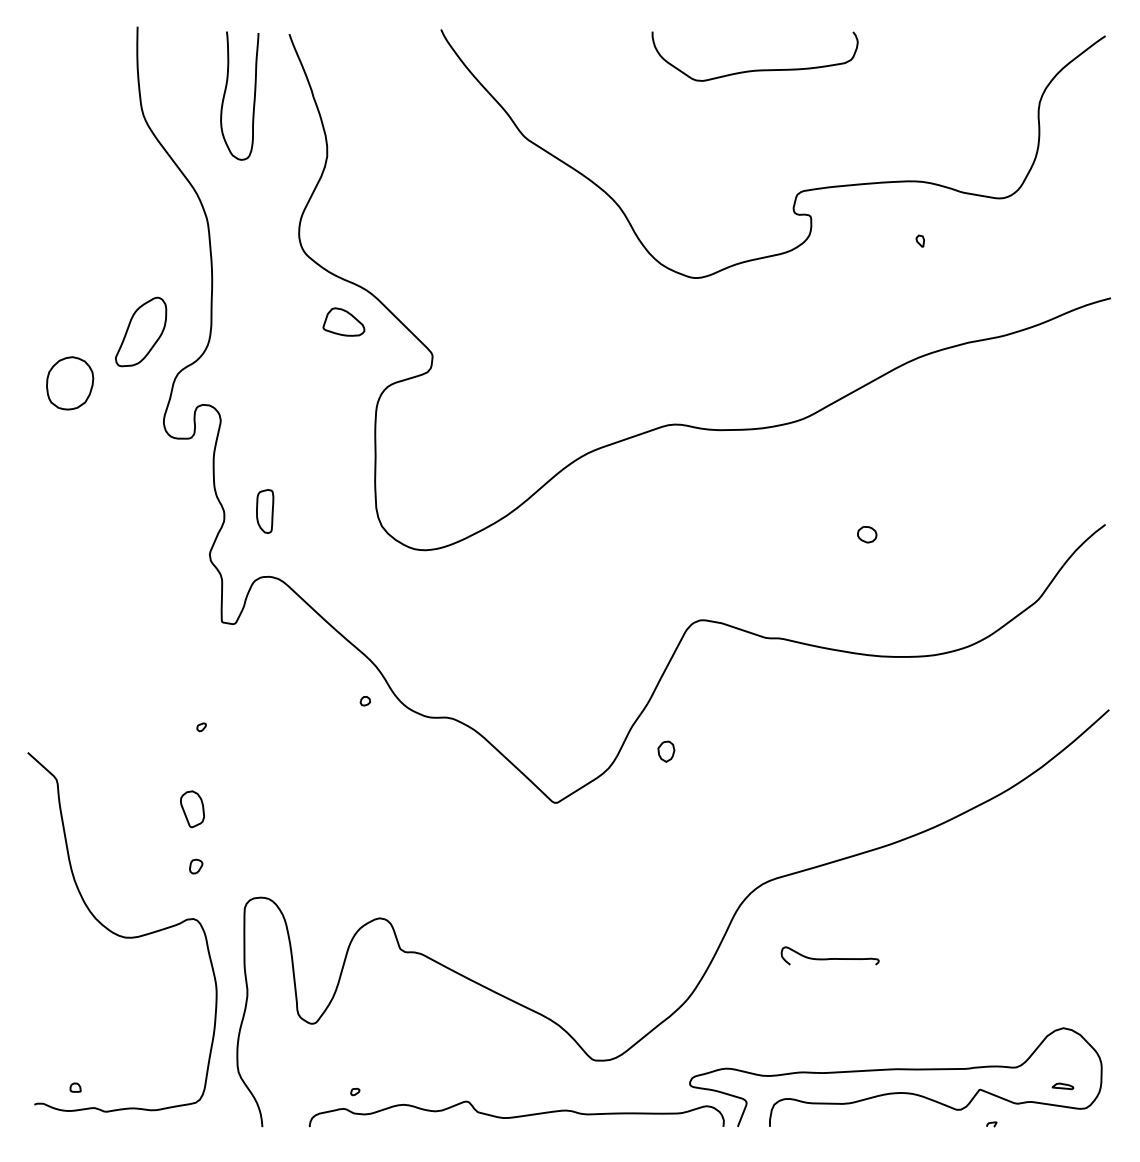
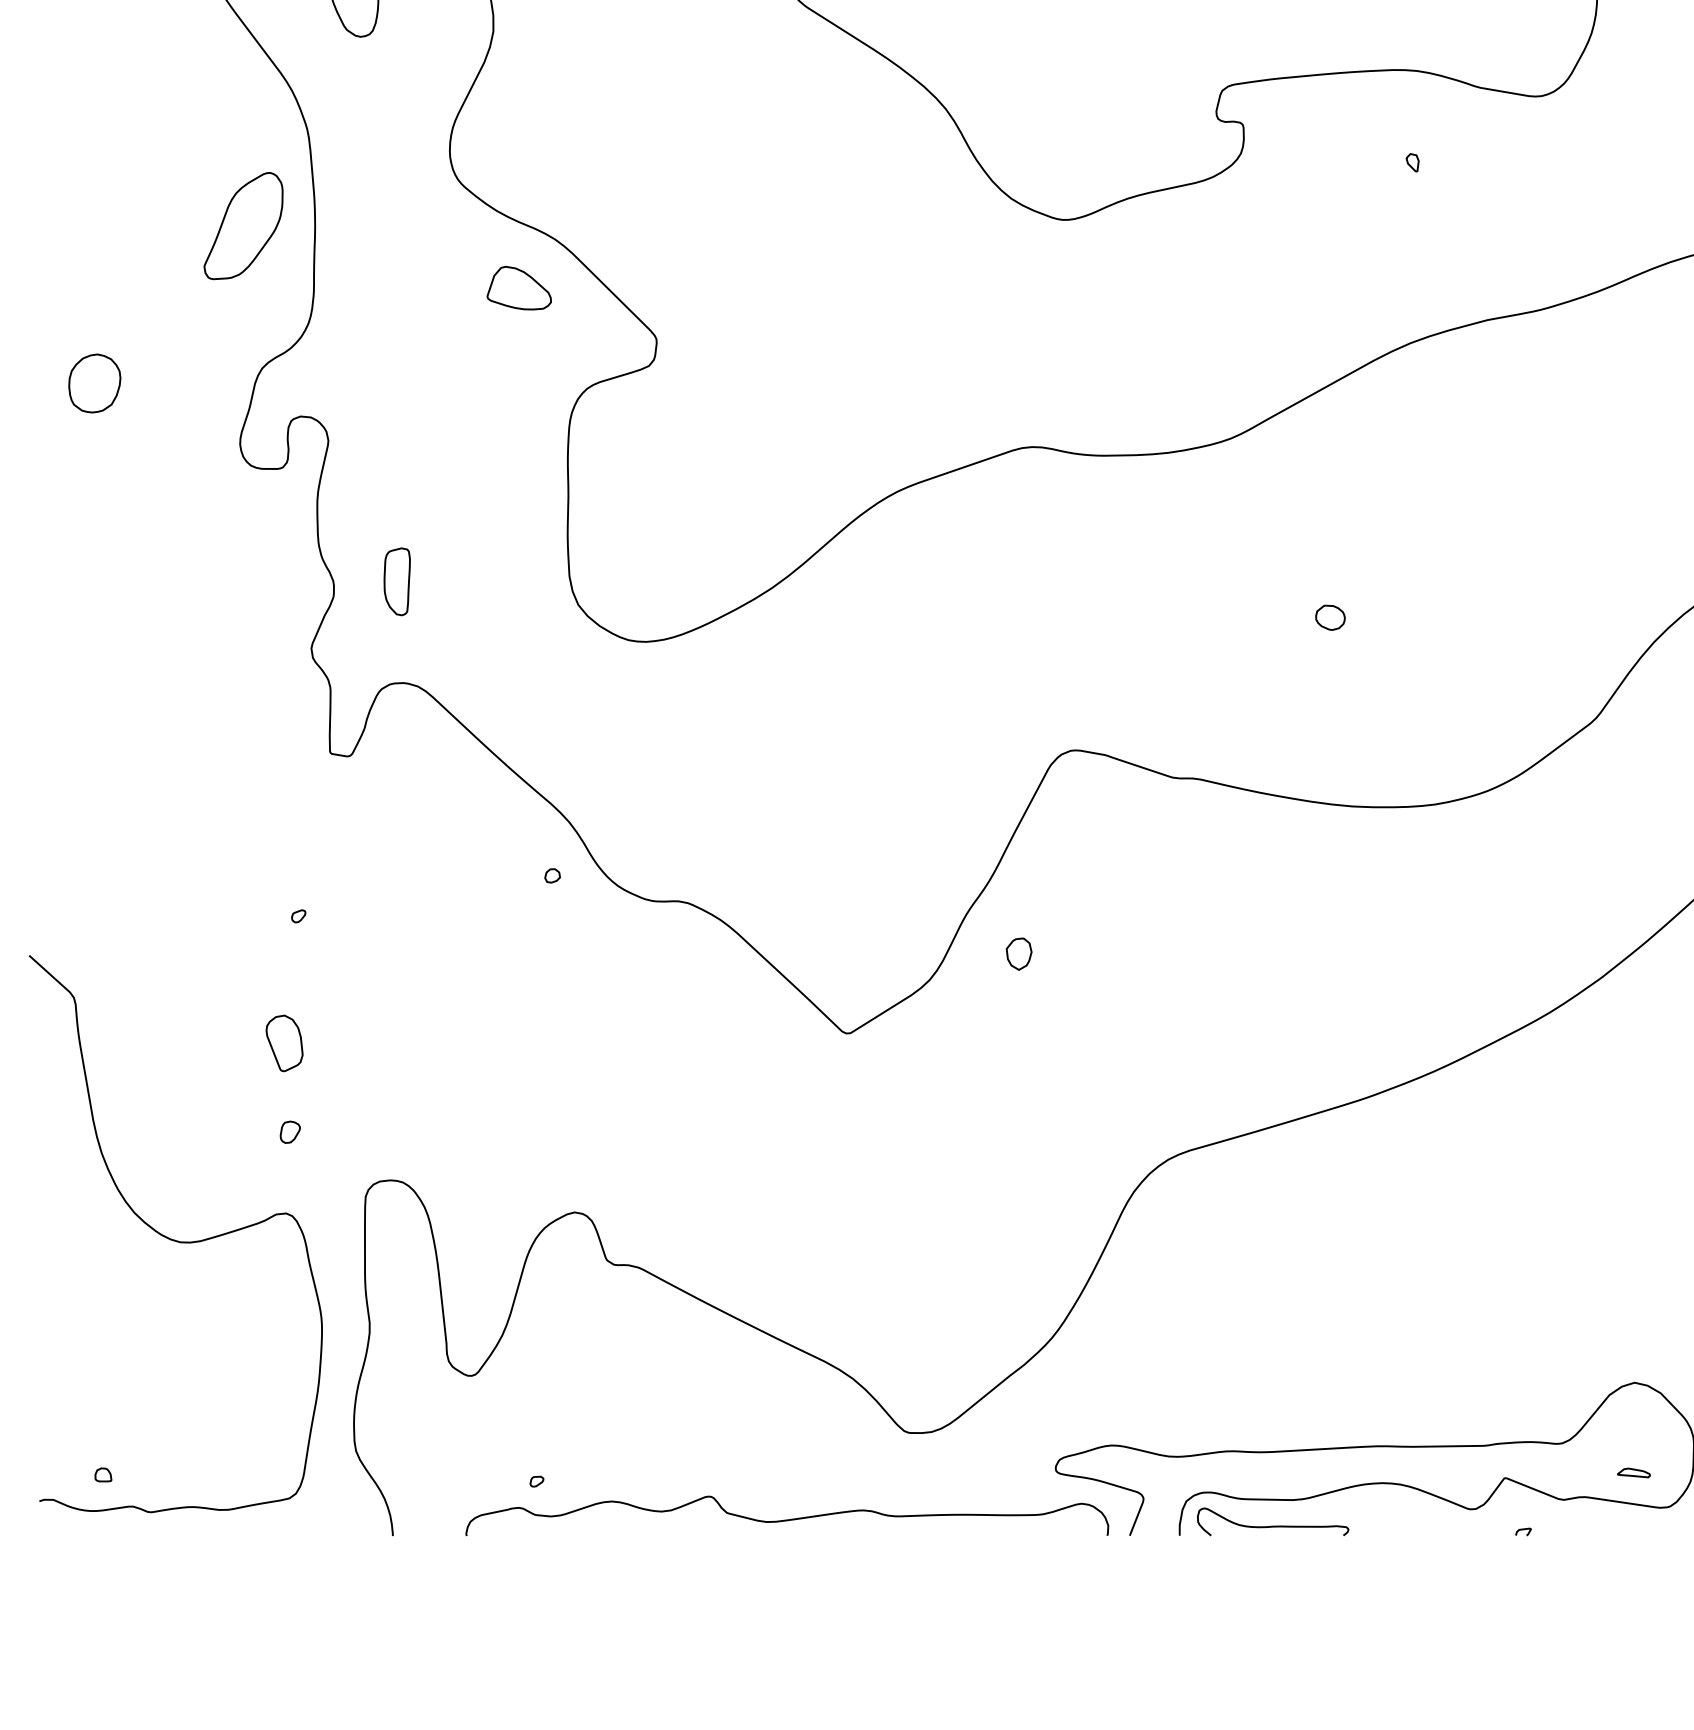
part: (140, 331) -> (242, 225), moved
part: (69, 383) -> (93, 383), size x0.71
curve: (829, 958) -> (1271, 1525), moved

